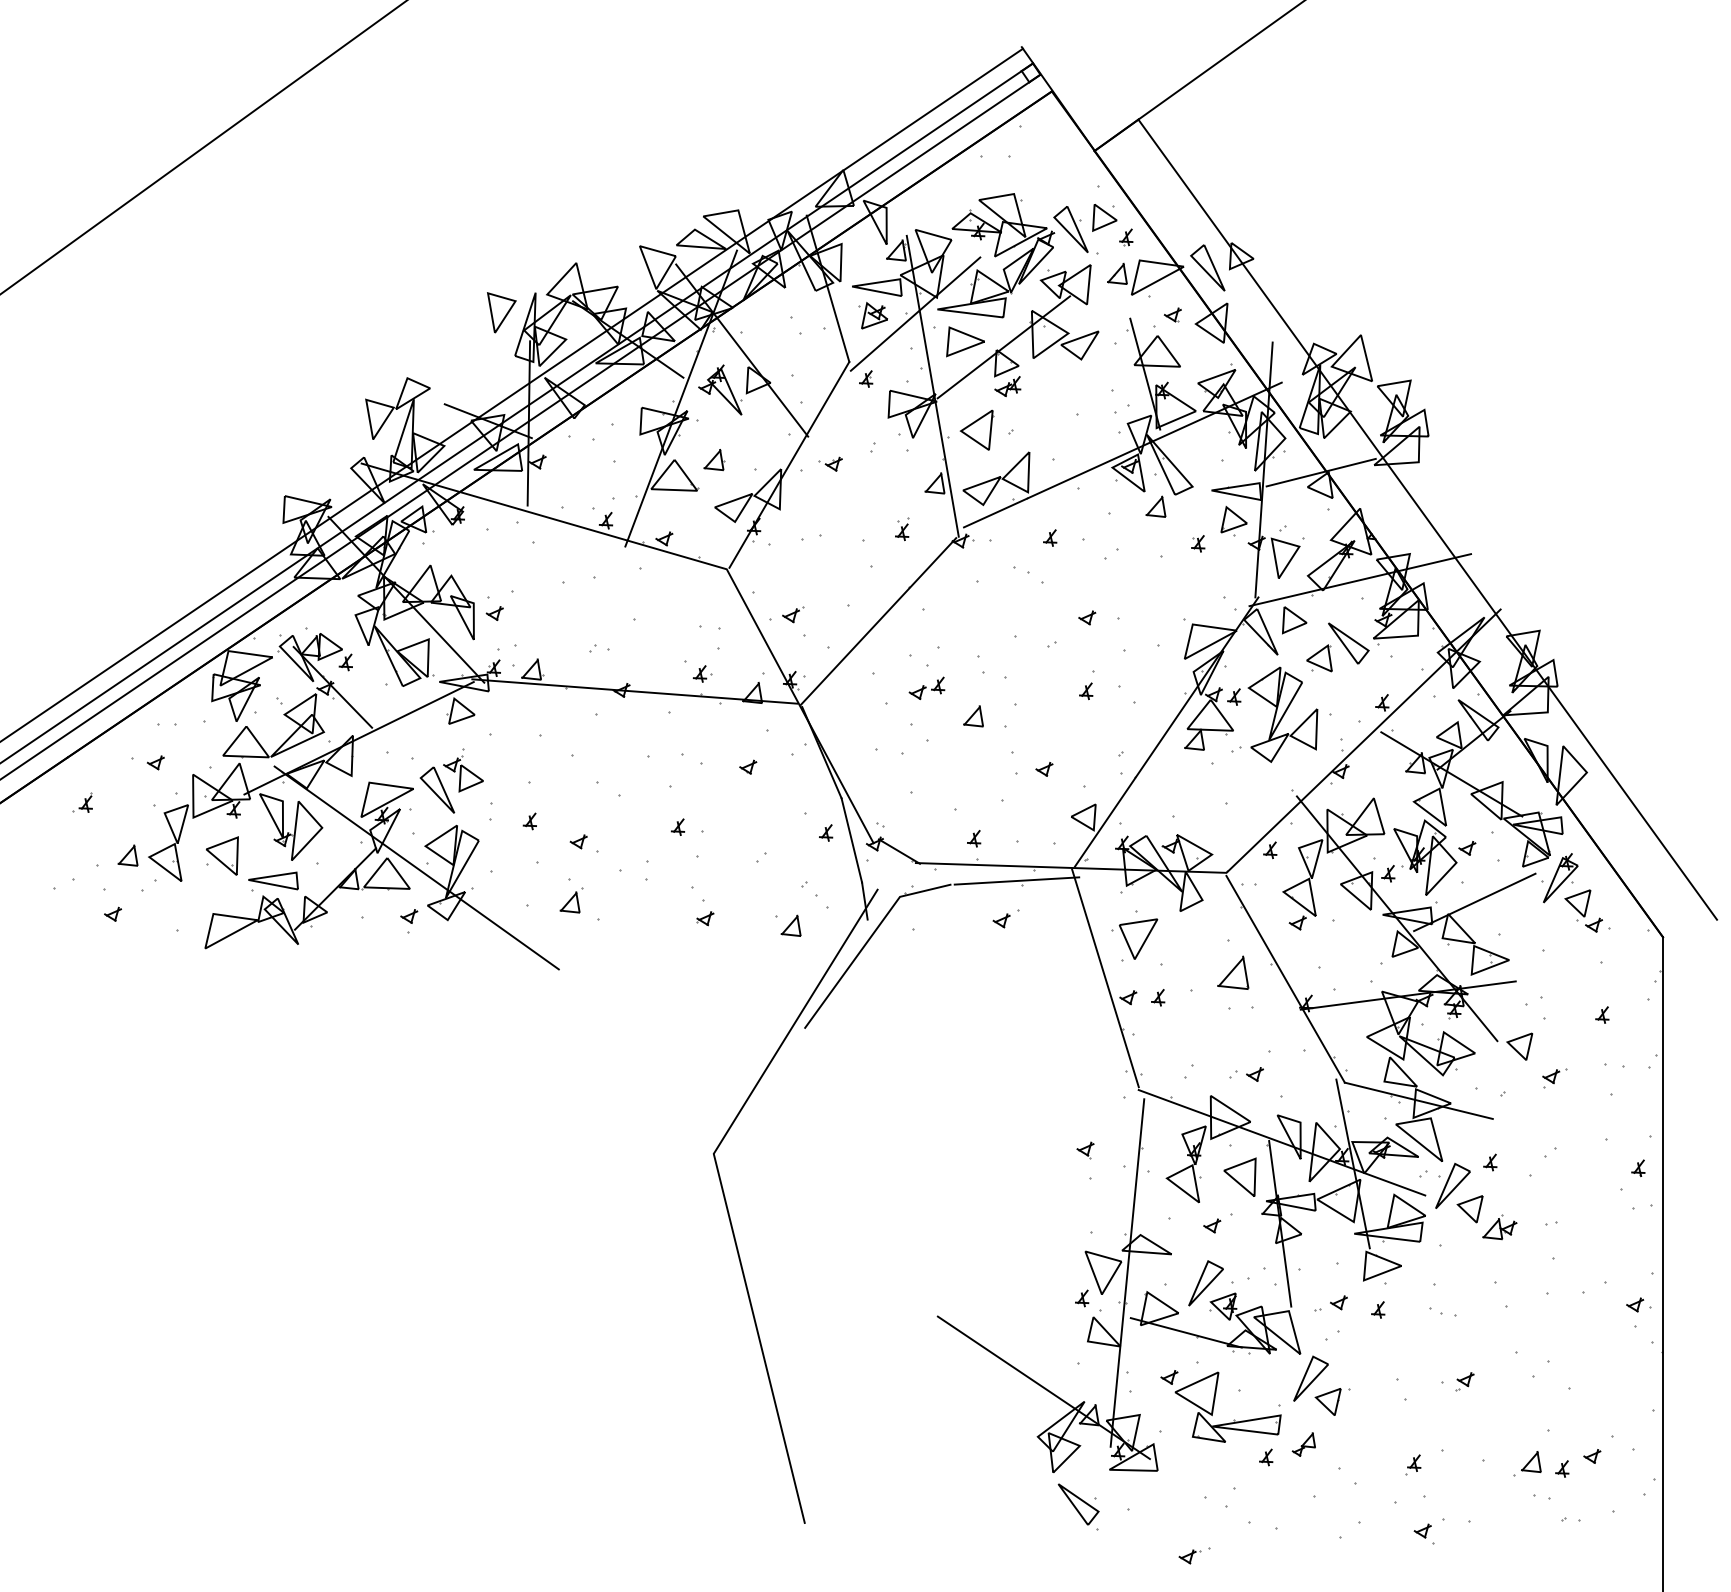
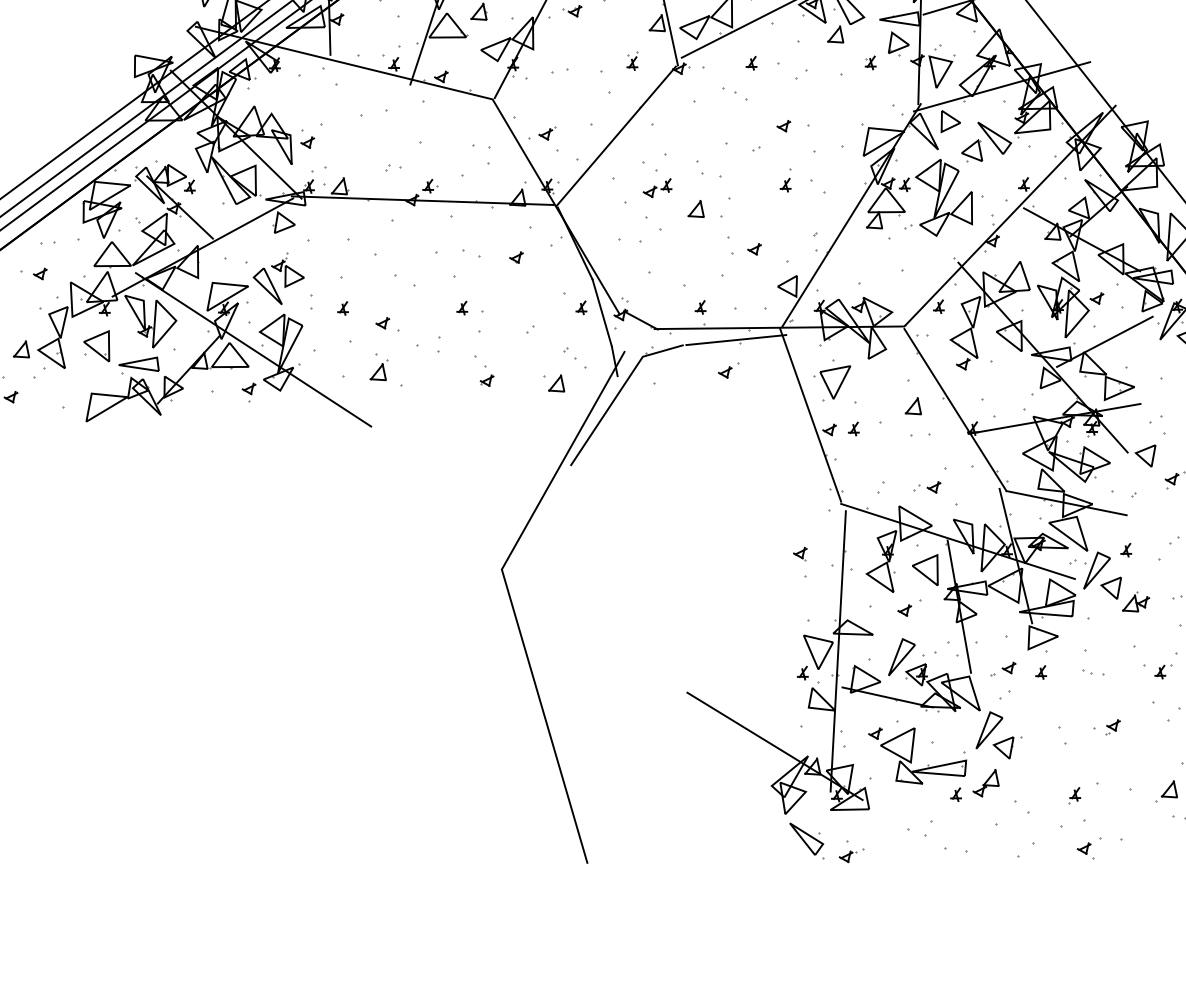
part: (702, 673) -> (430, 185), moved
part: (1392, 873) -> (1163, 671), moved
part: (1232, 972) -> (912, 406), size x0.62
part: (1303, 1444) -> (985, 783), size x1.43
part: (1194, 1555) -> (851, 855), moved

